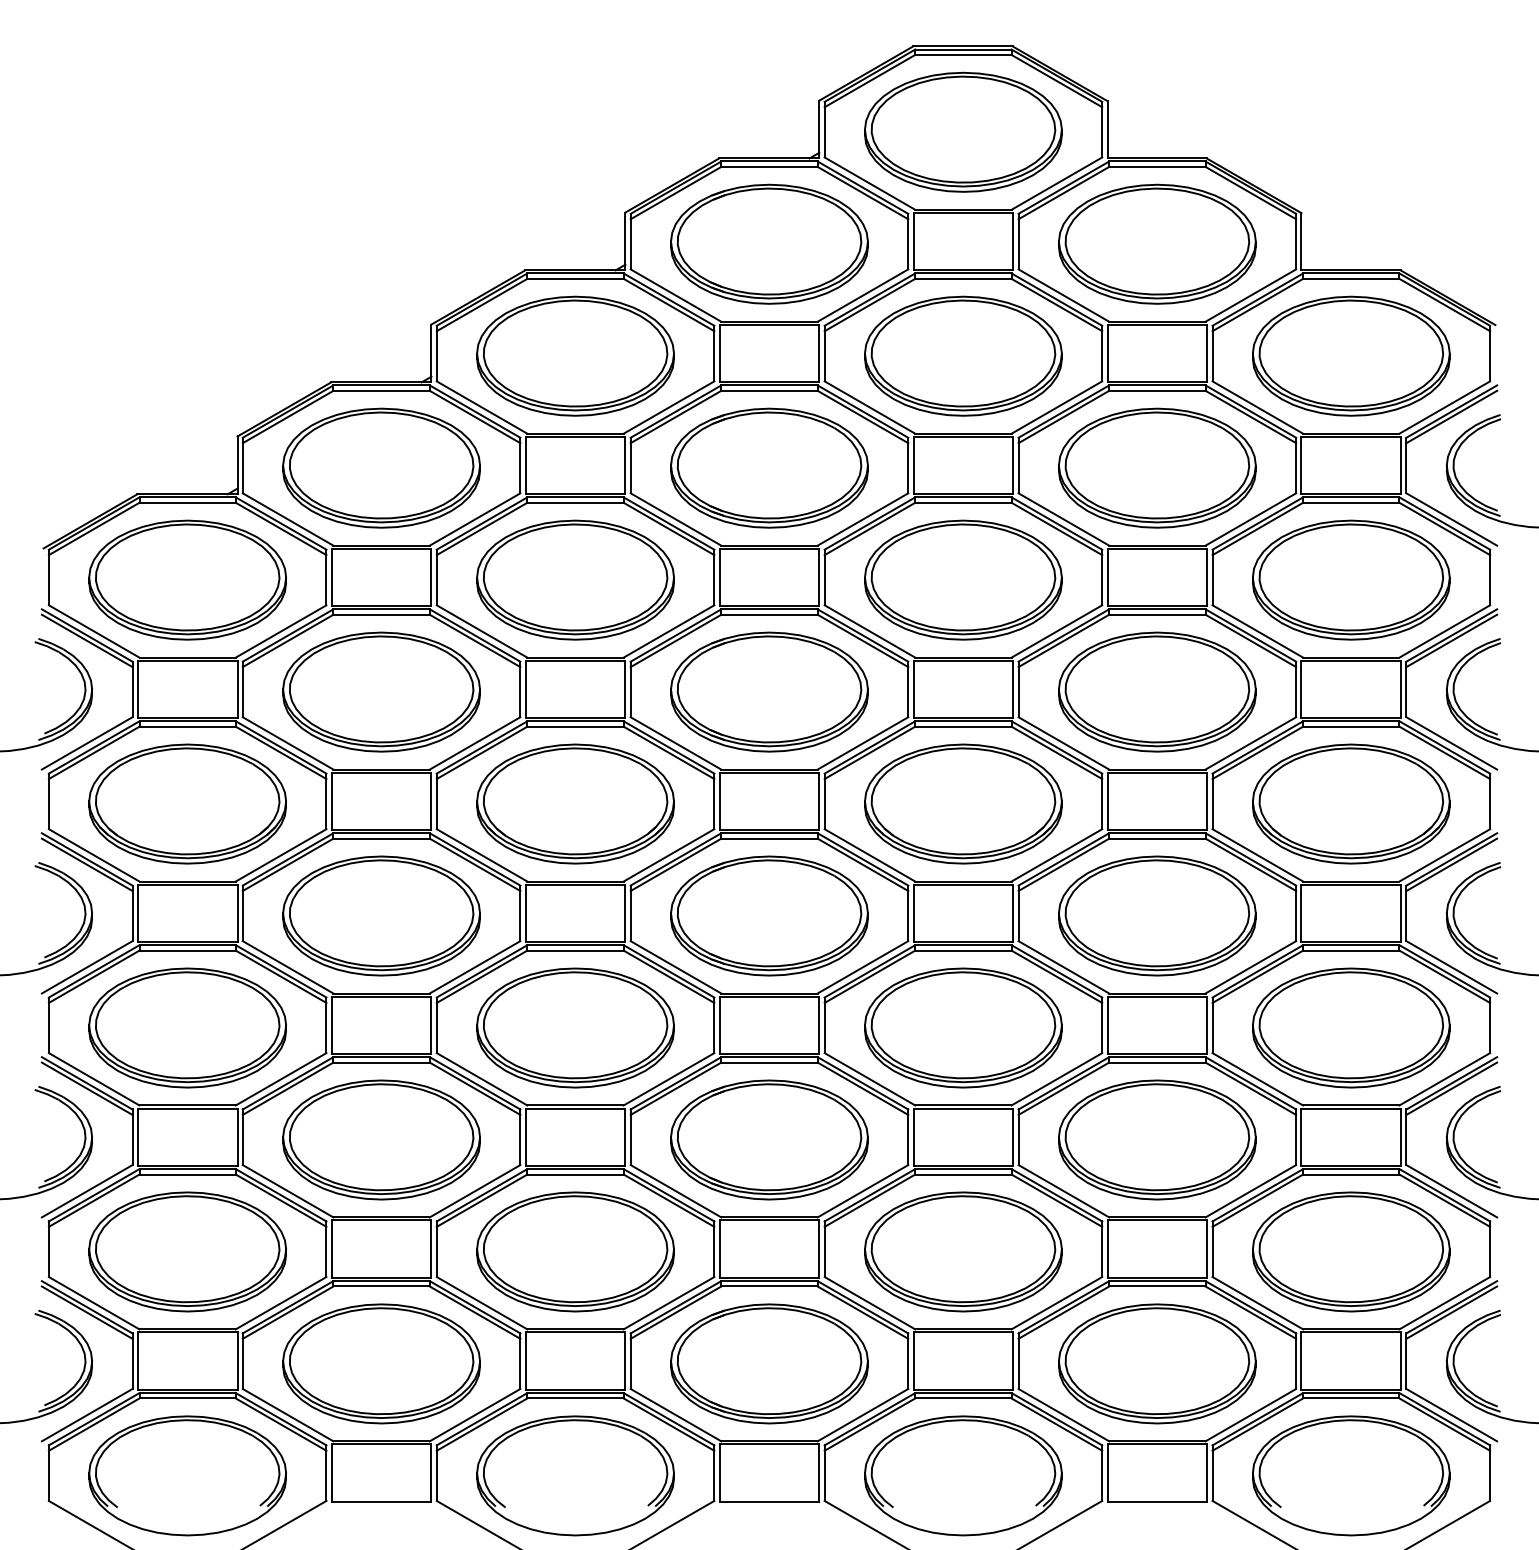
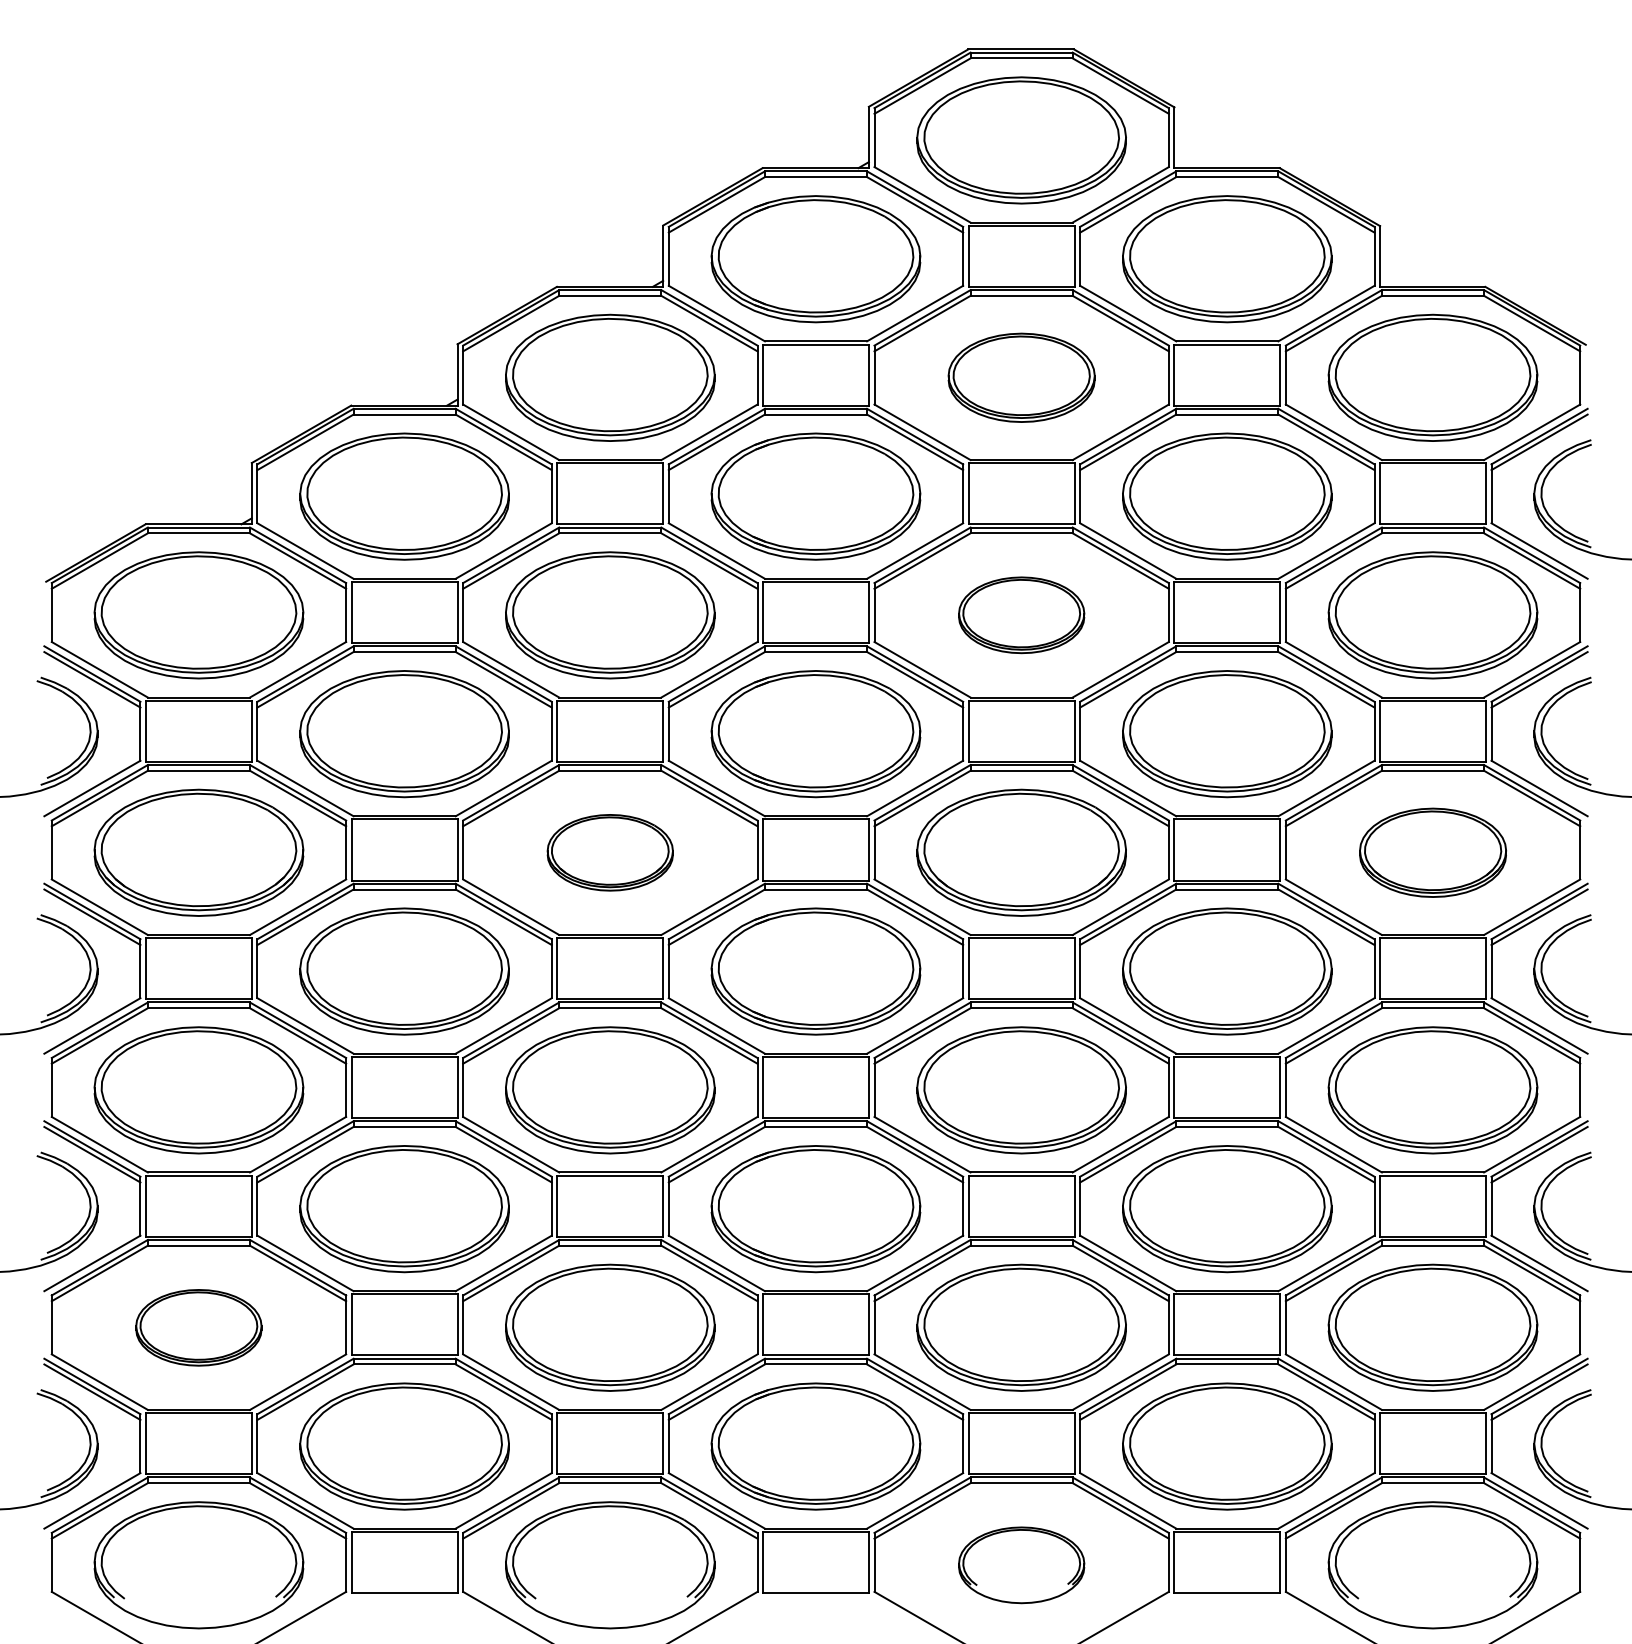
part: (963, 355) -> (1021, 377), size x0.7
part: (963, 579) -> (1021, 614), size x0.6
part: (575, 803) -> (610, 852), size x0.6
part: (1351, 803) -> (1433, 852), size x0.7
part: (187, 1251) -> (198, 1327), size x0.6
part: (963, 1475) -> (1021, 1564), size x0.6

